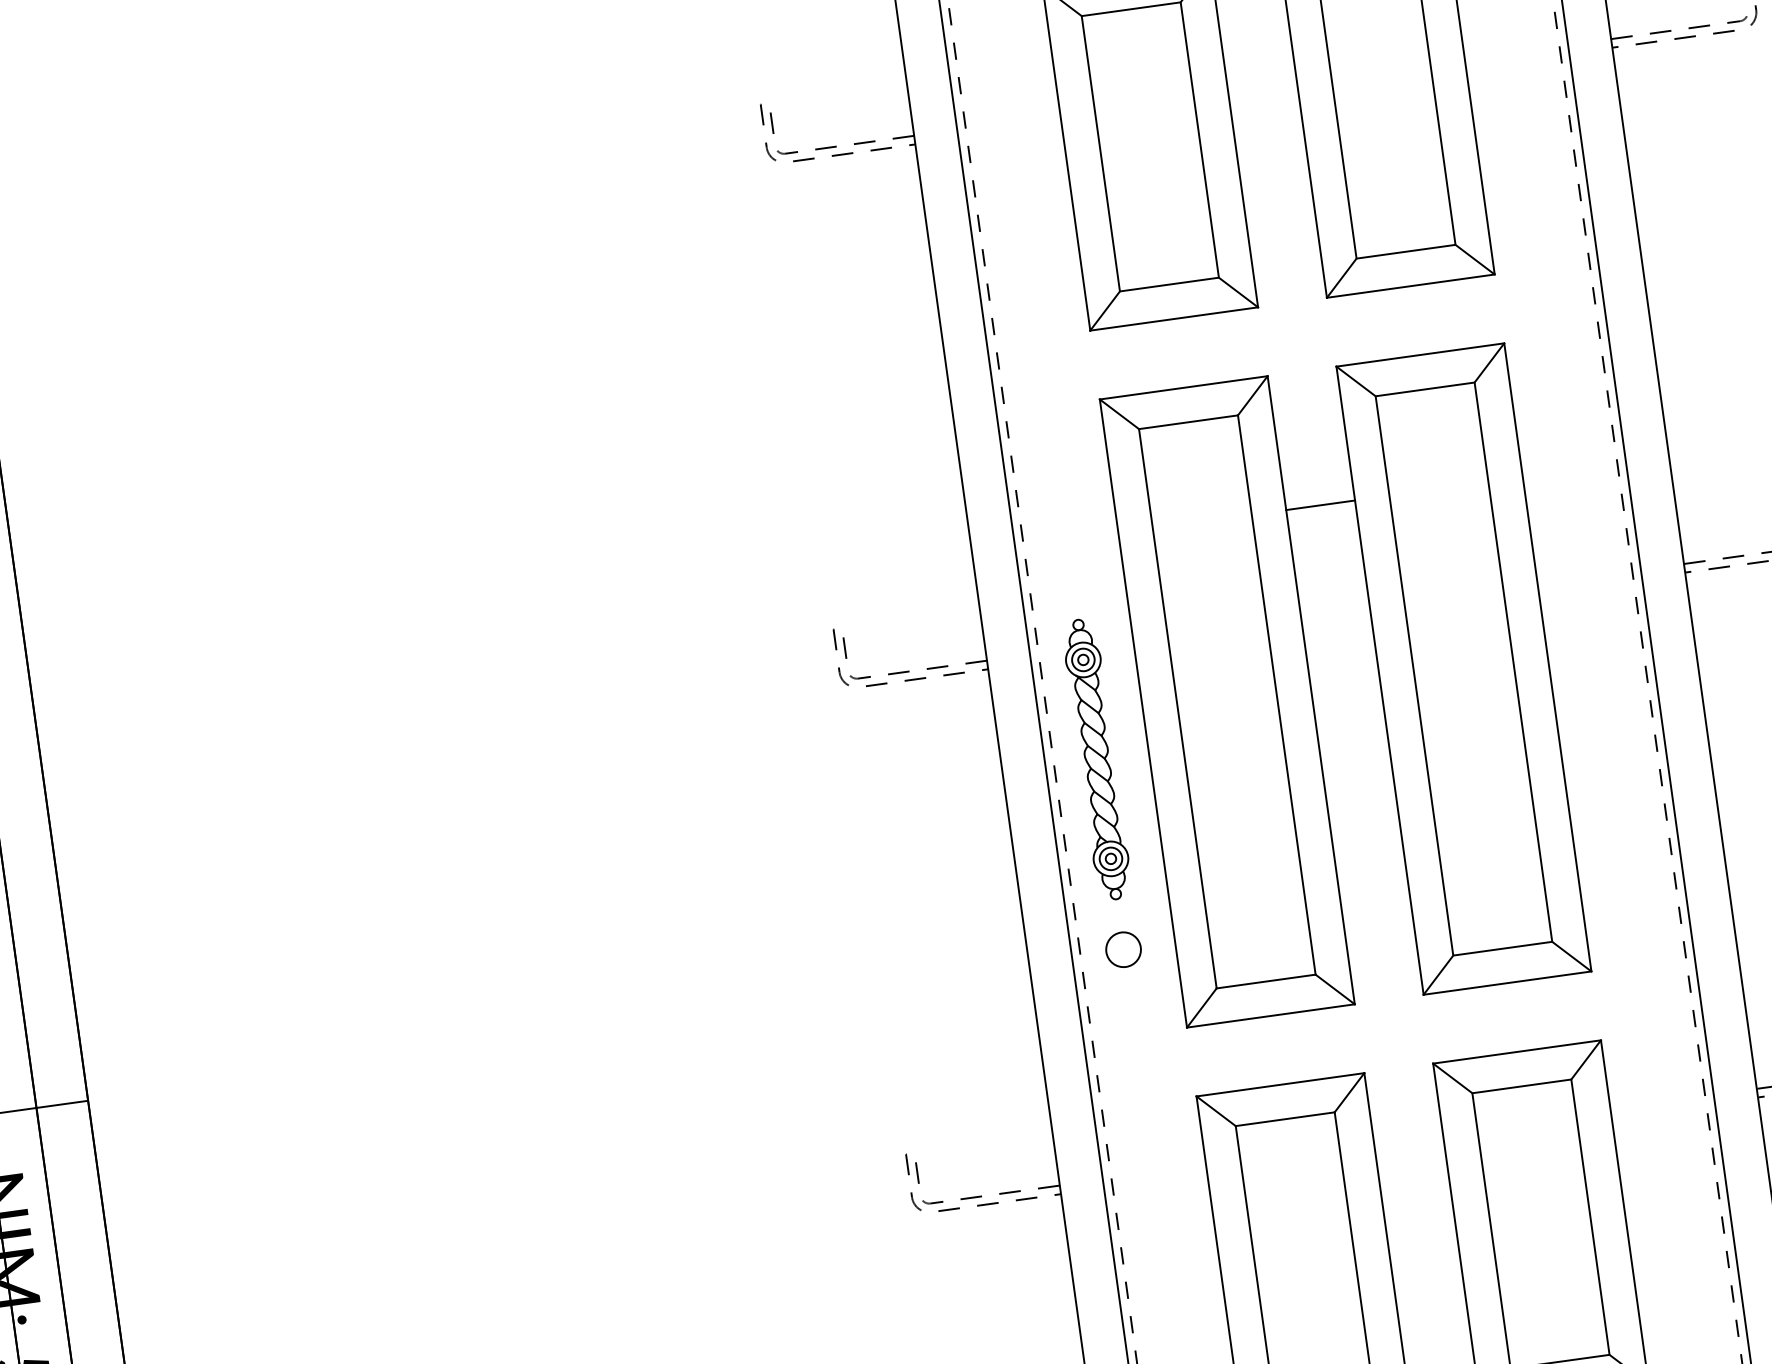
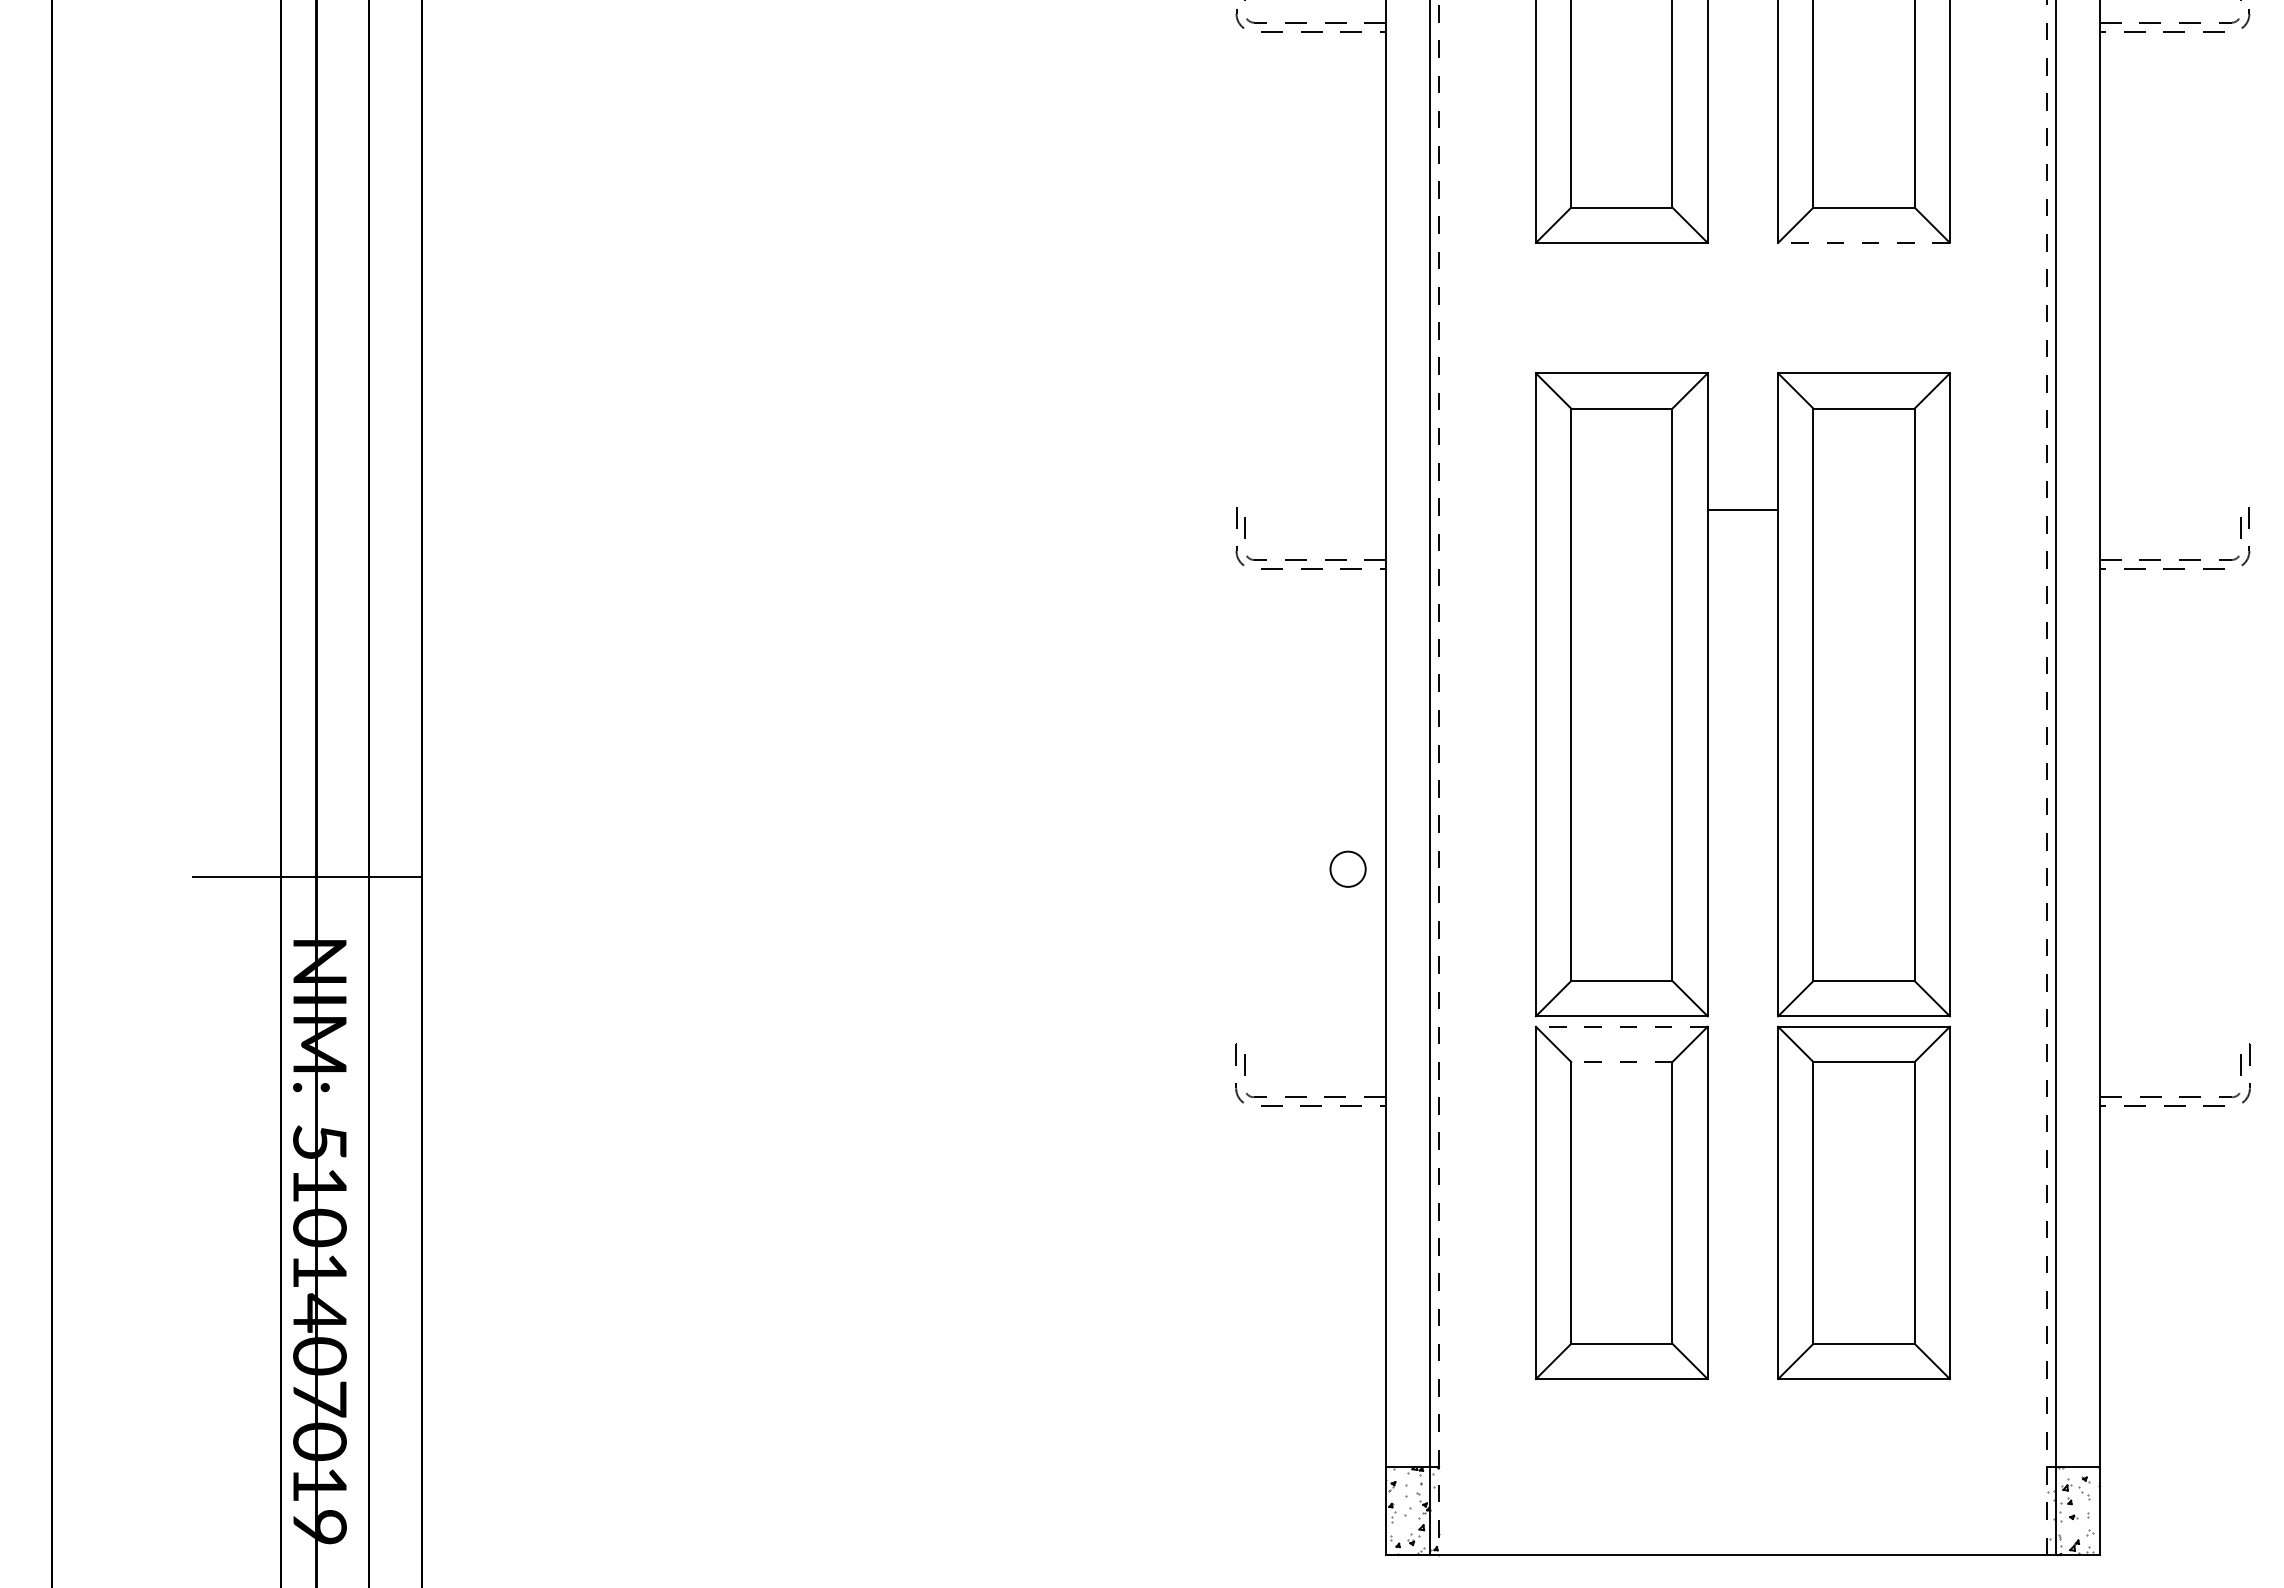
line: (1411, 285) -> (1864, 242), solid -> dashed
part: (1311, 689) -> (1708, 694), moved
part: (1096, 759) -> (1482, 674), removed
circle: (1122, 949) -> (1347, 868), moved
line: (1280, 1084) -> (1621, 1026), solid -> dashed
line: (1284, 1119) -> (1621, 1062), solid -> dashed

